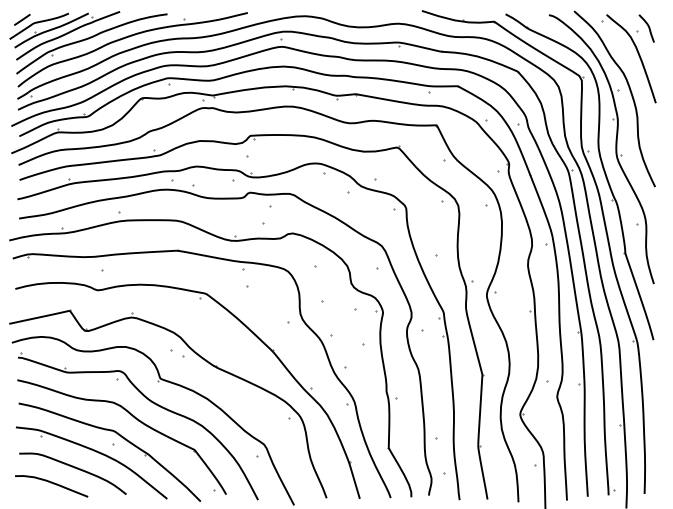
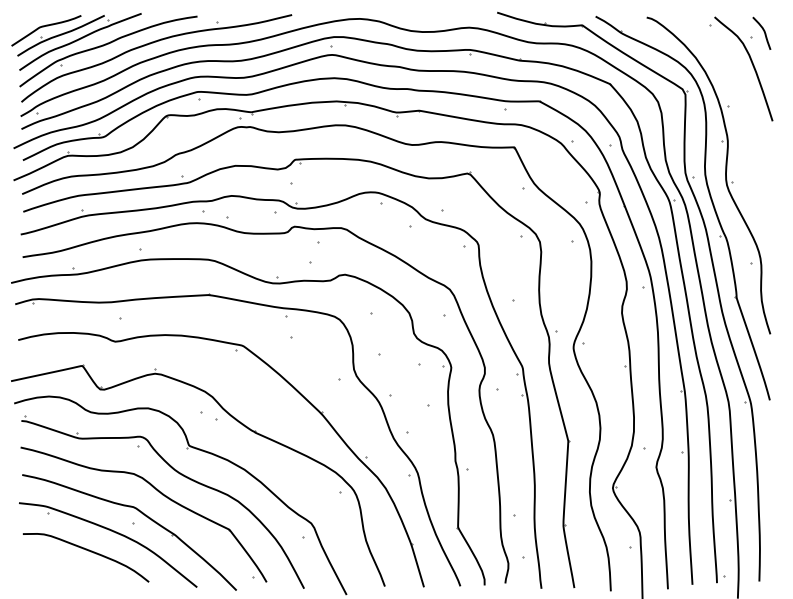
line: (22, 20) -> (26, 23), removed
curve: (630, 93) -> (742, 109), removed
curve: (52, 483) -> (61, 569), removed

